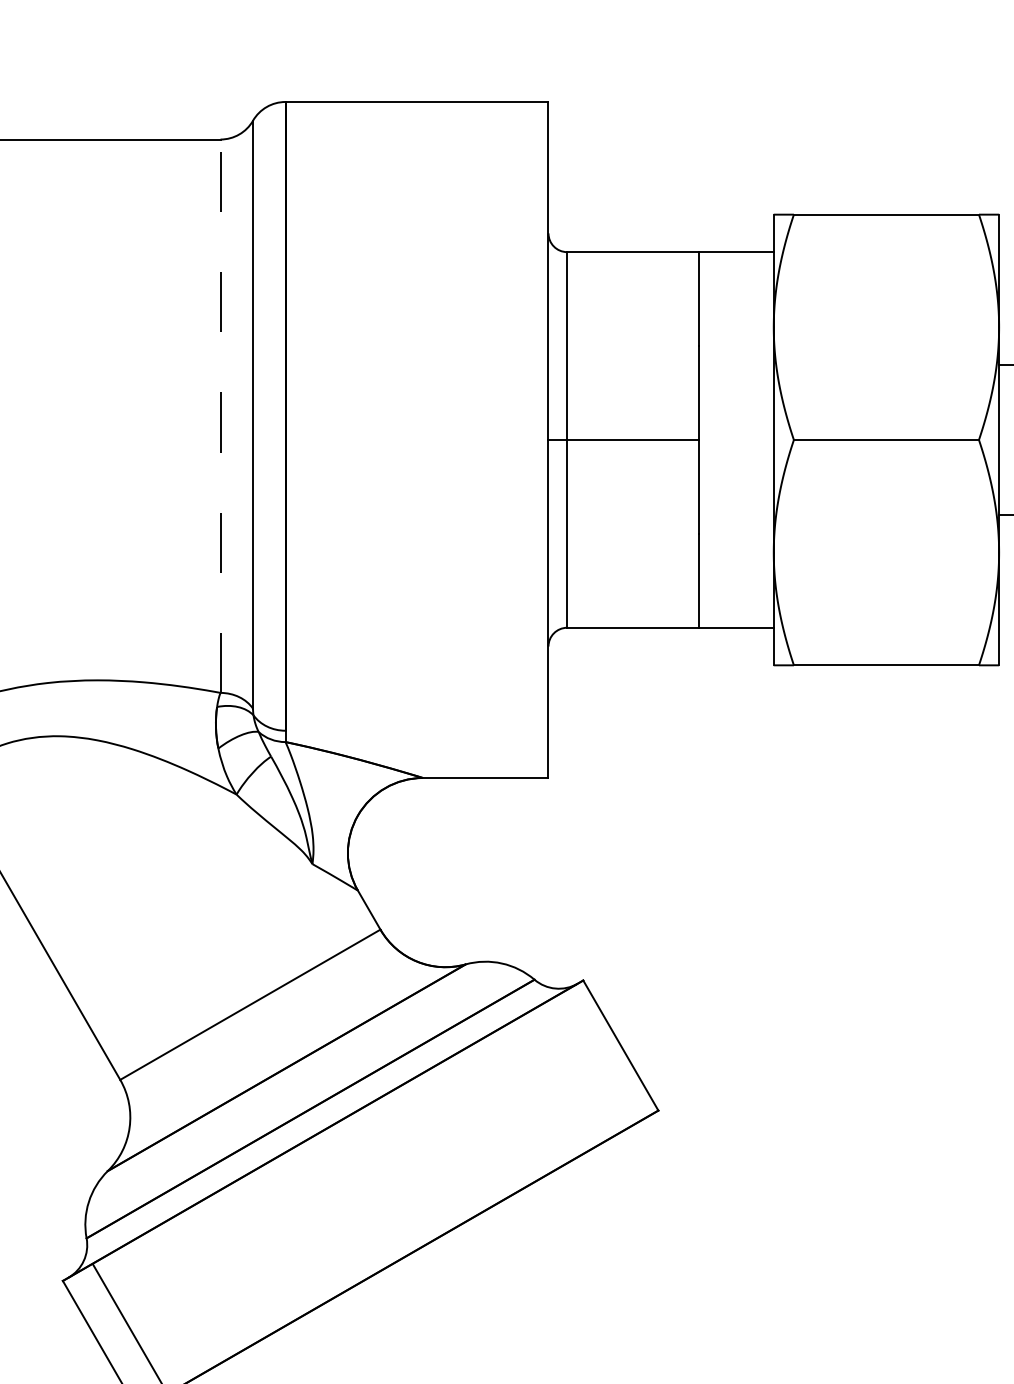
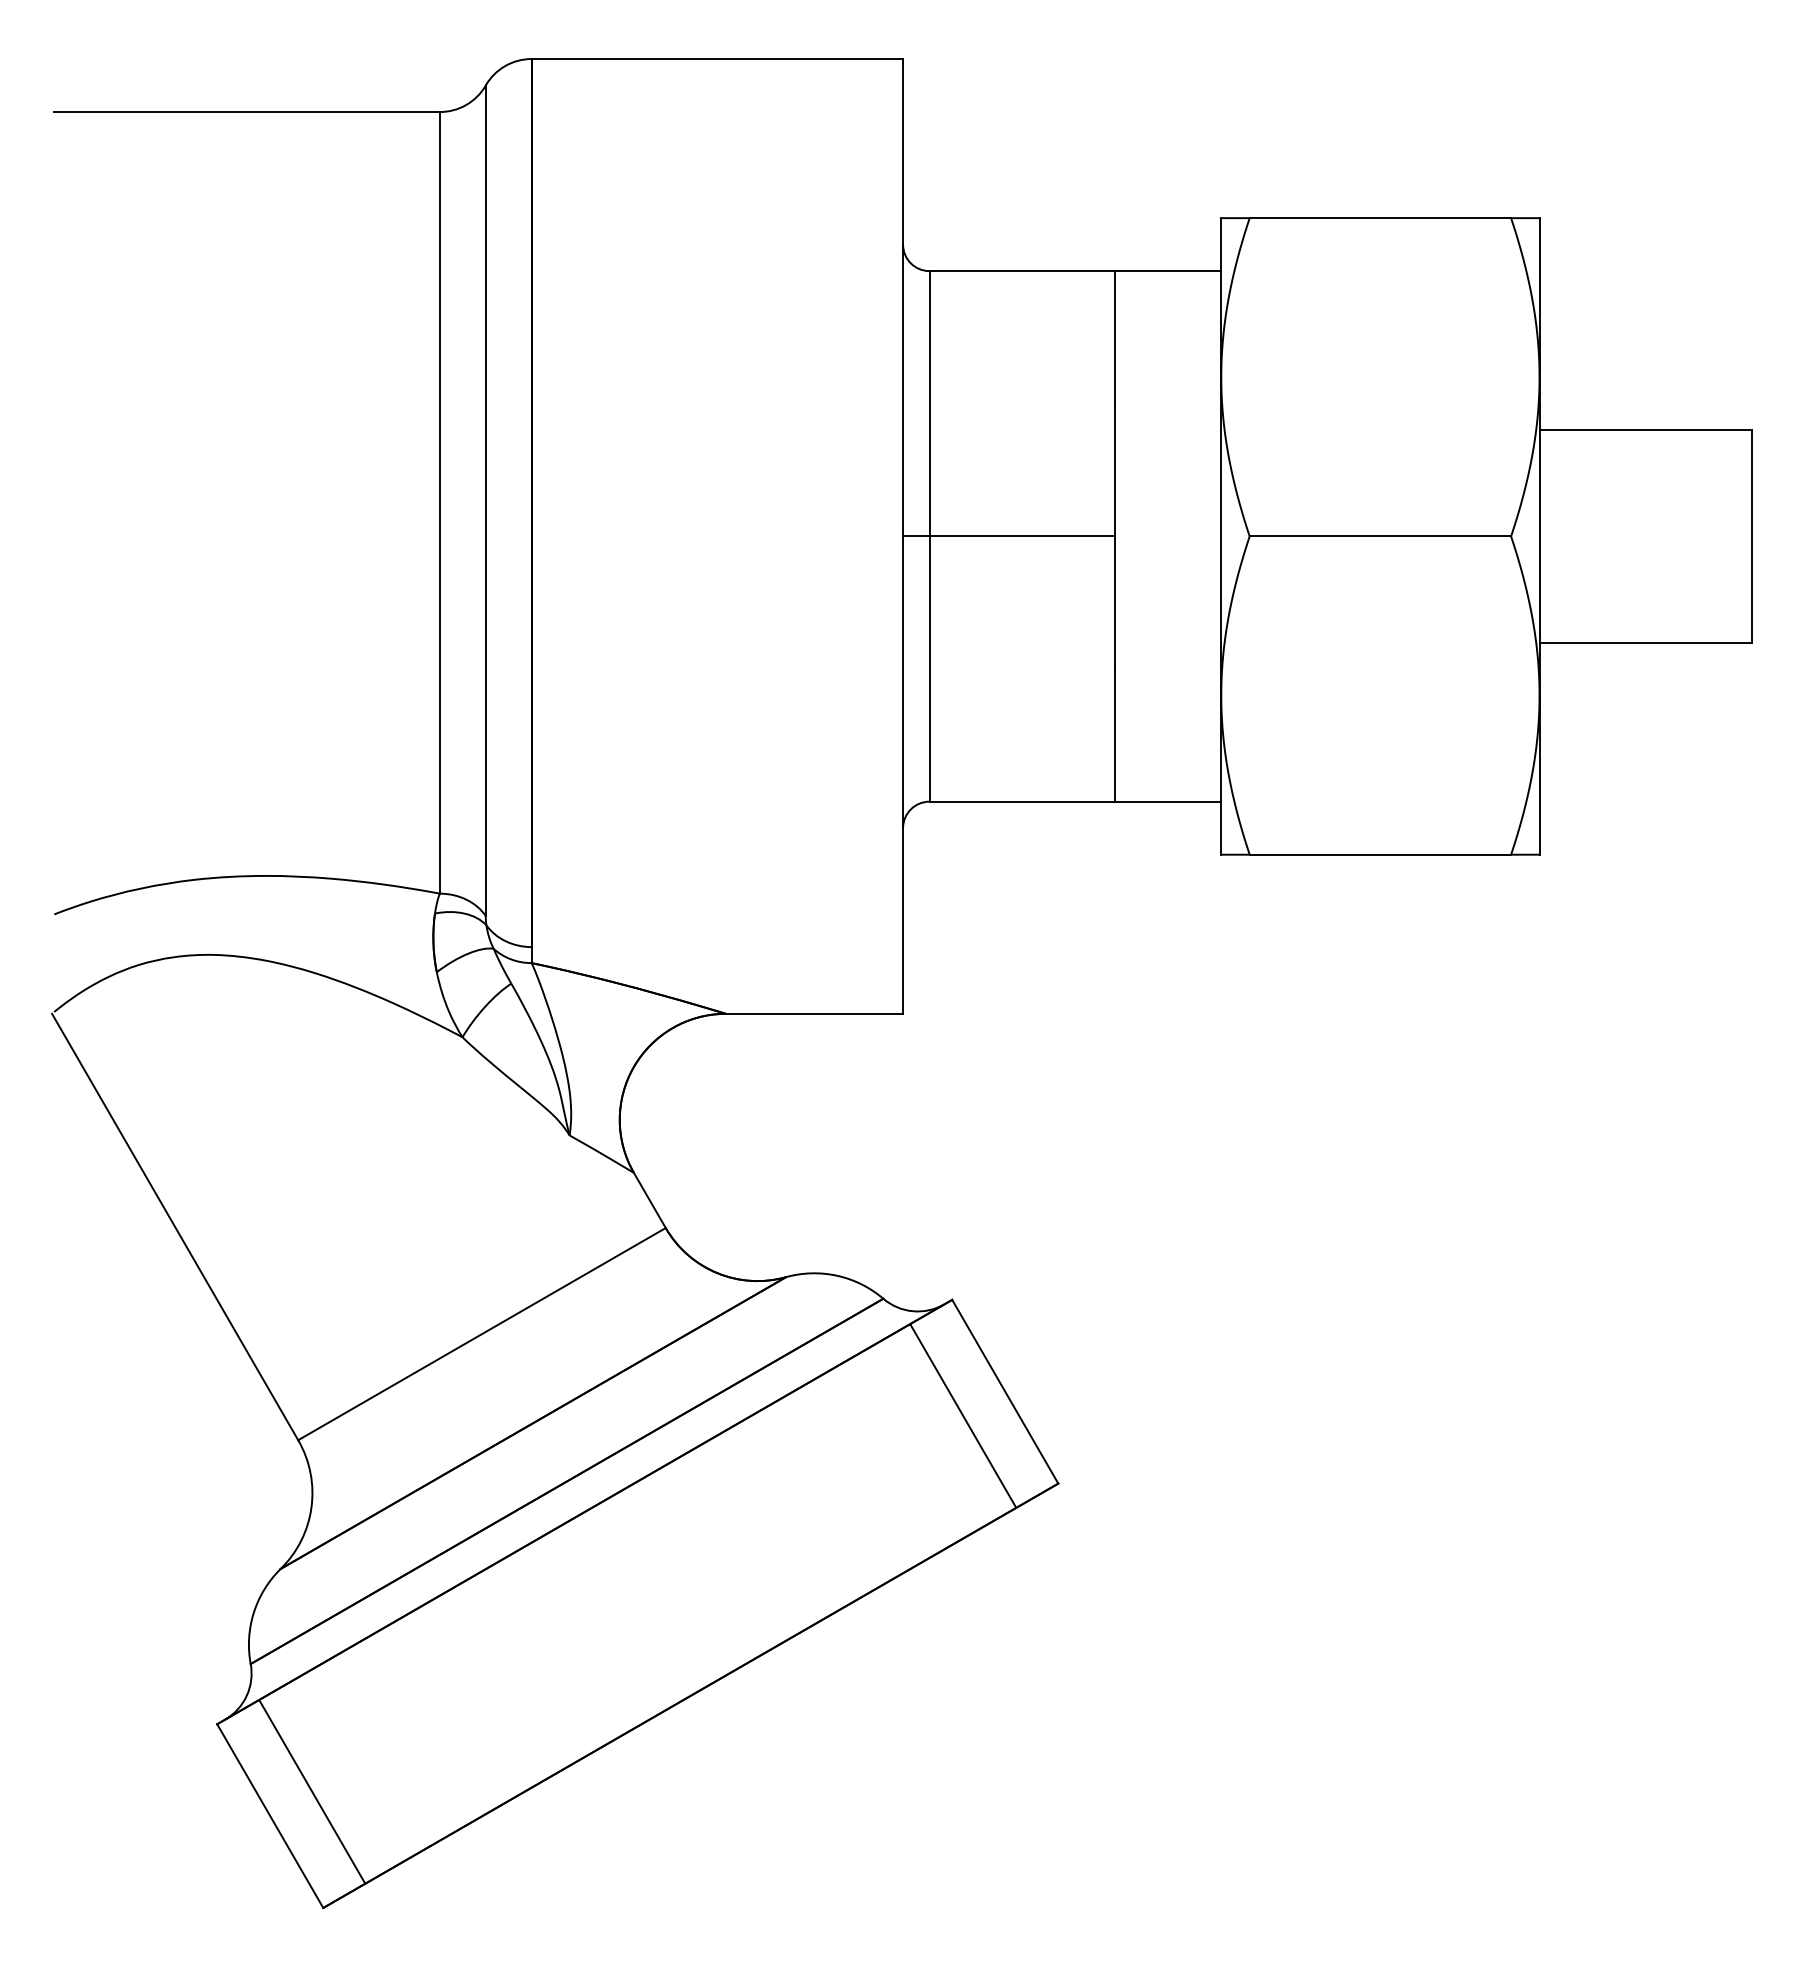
line: (220, 415) -> (439, 502), dashed -> solid
line: (591, 1062) -> (963, 1415), added

